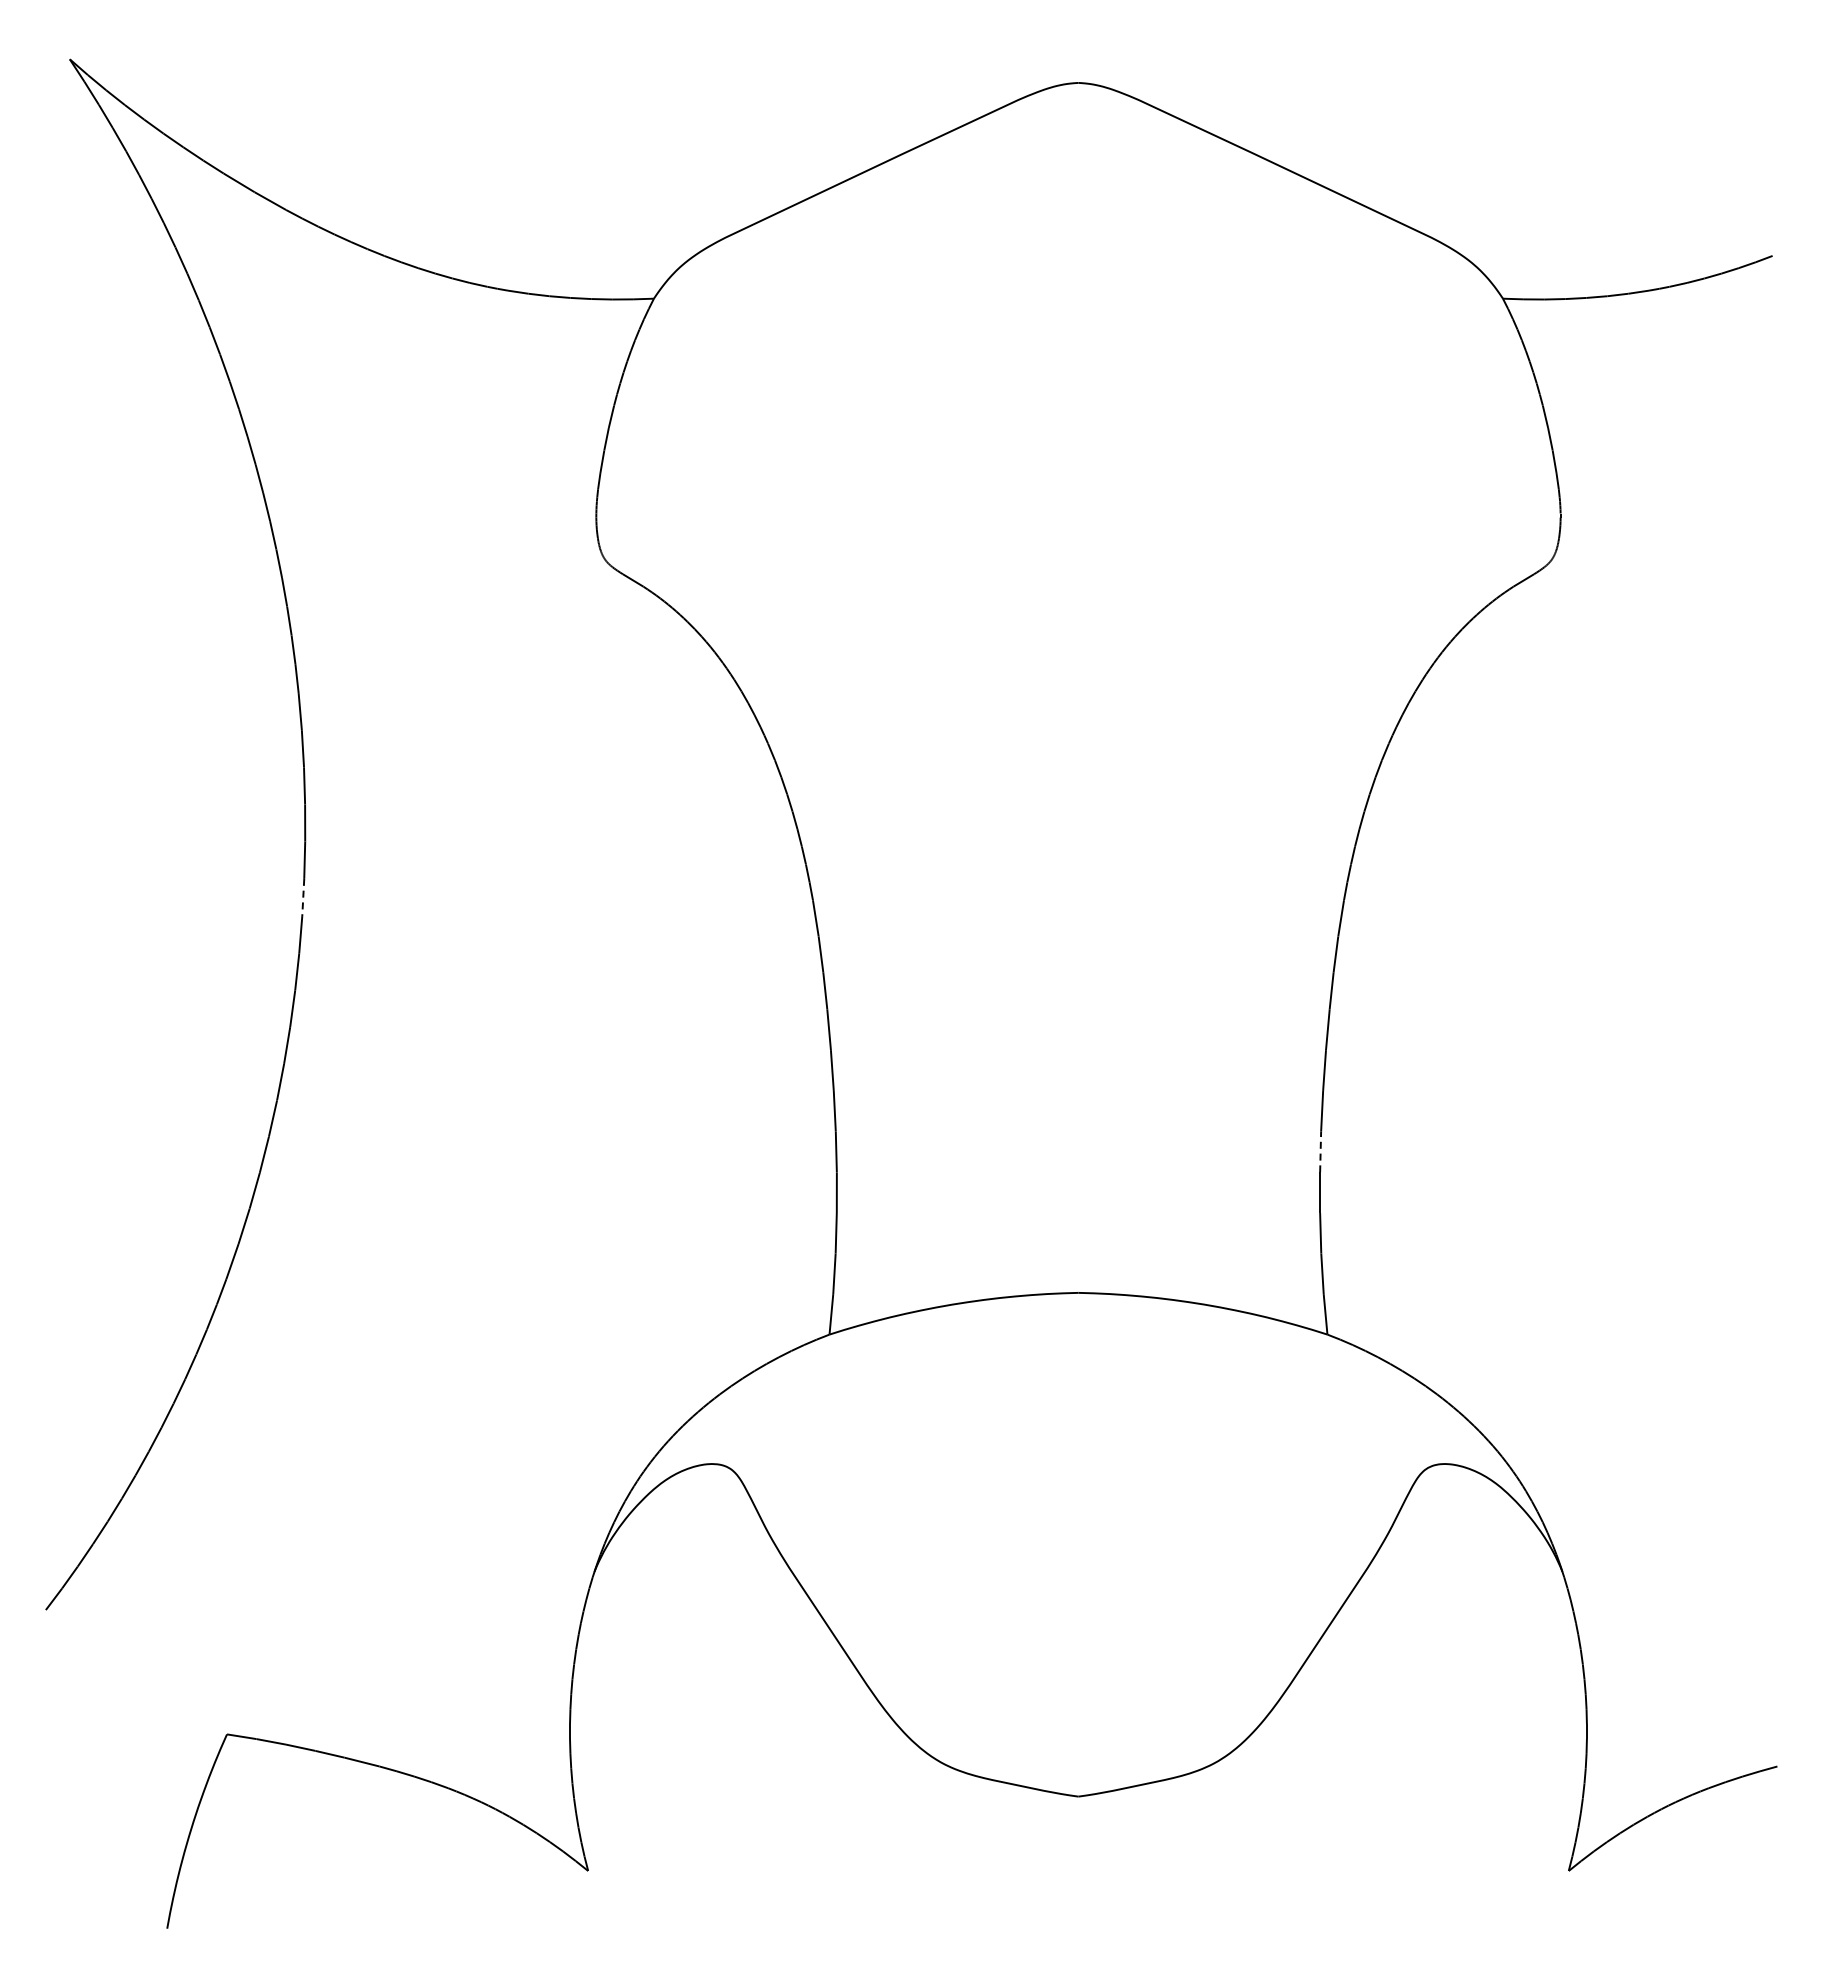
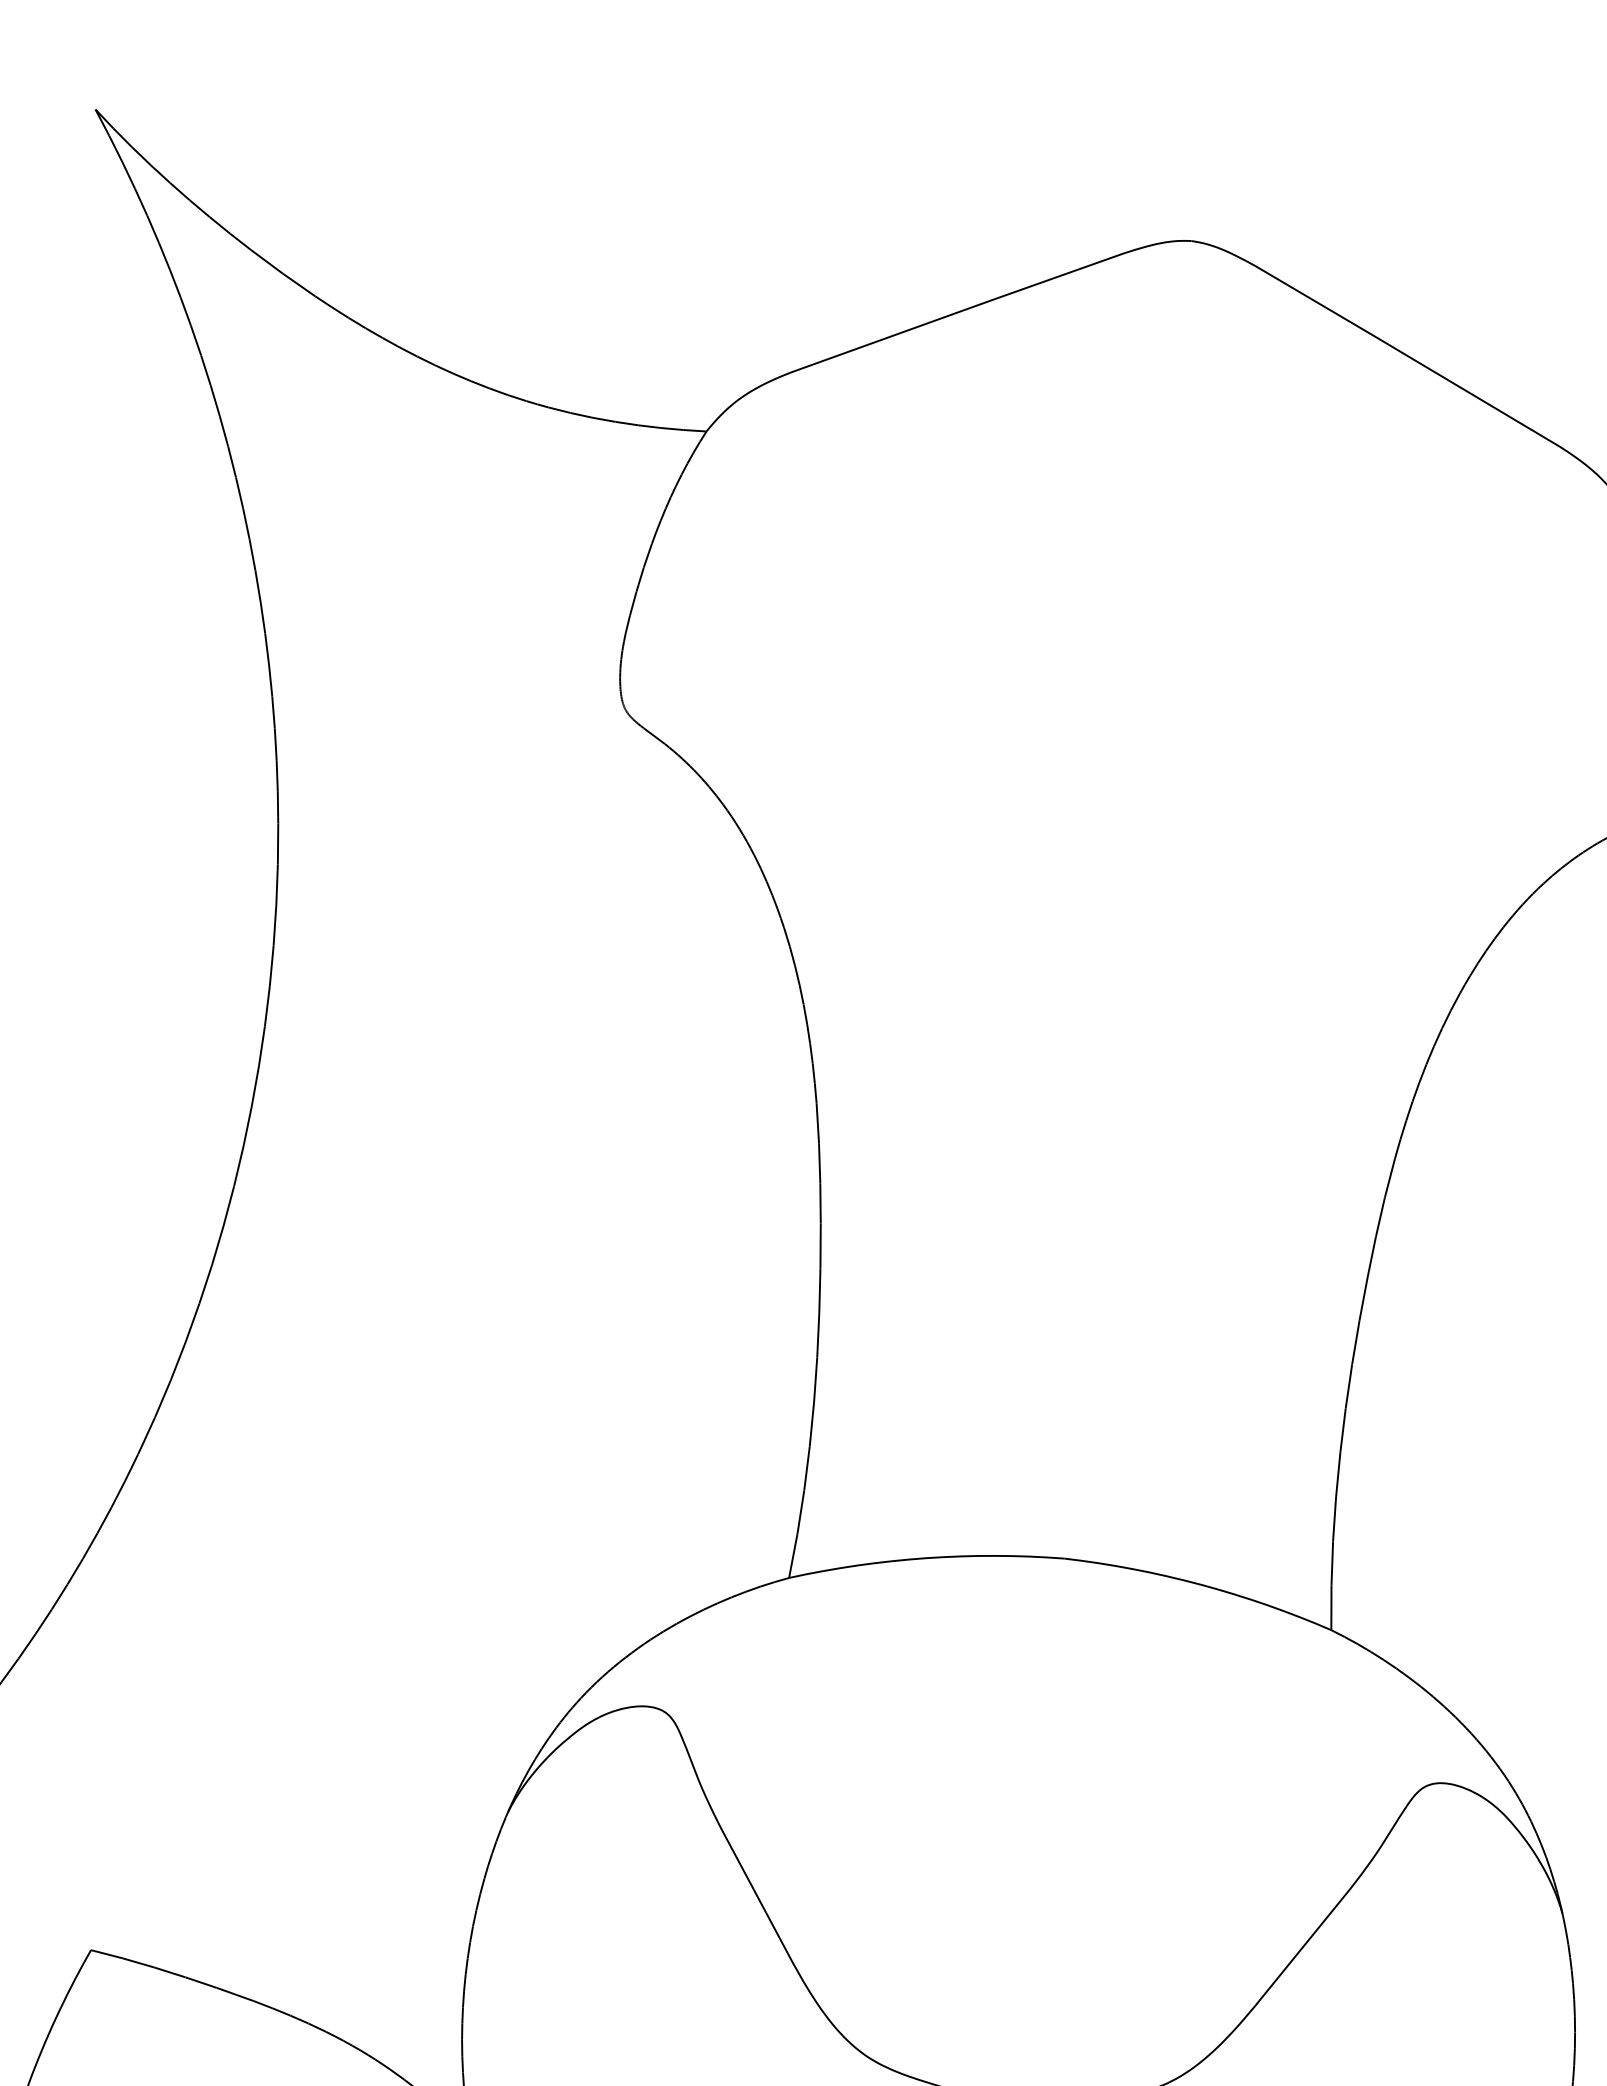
line: (303, 897) -> (262, 1046), dashed -> solid
line: (1320, 1151) -> (1342, 1430), dashed -> solid

